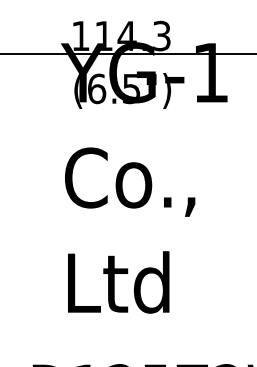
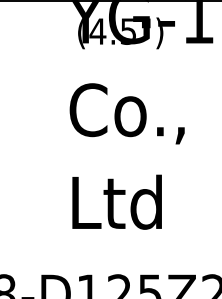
text: (96, 88) -> (97, 31), (6.5") -> (4.5")

